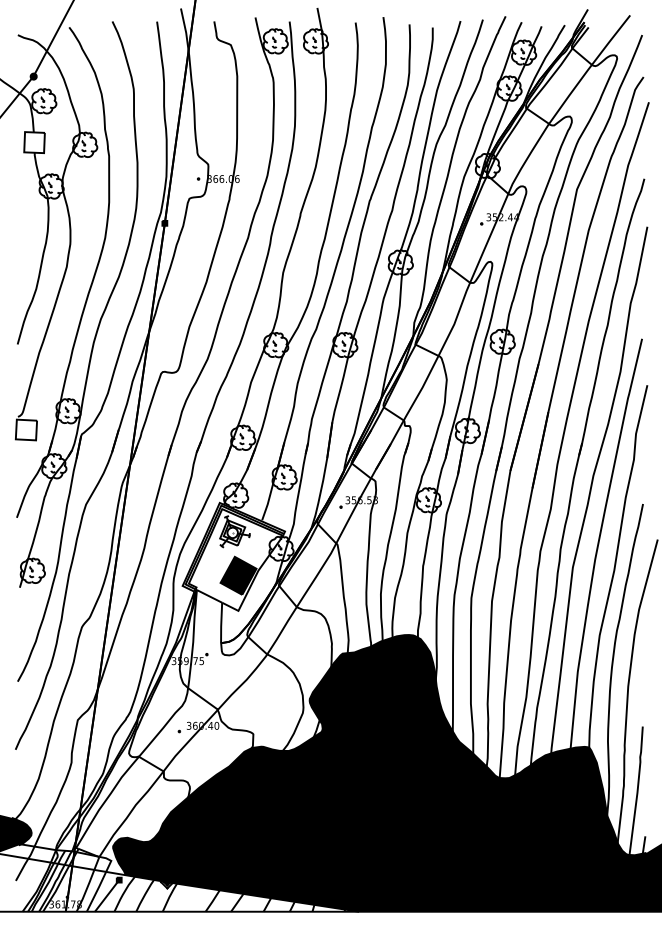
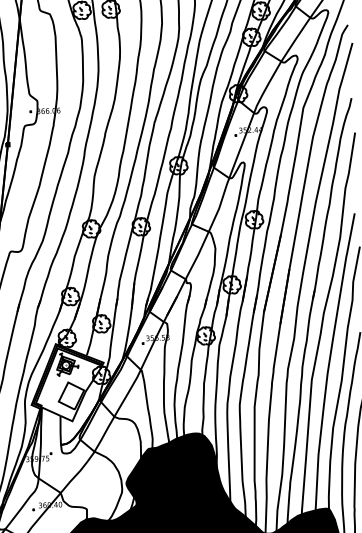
fill: (238, 575) -> (71, 395), removed

